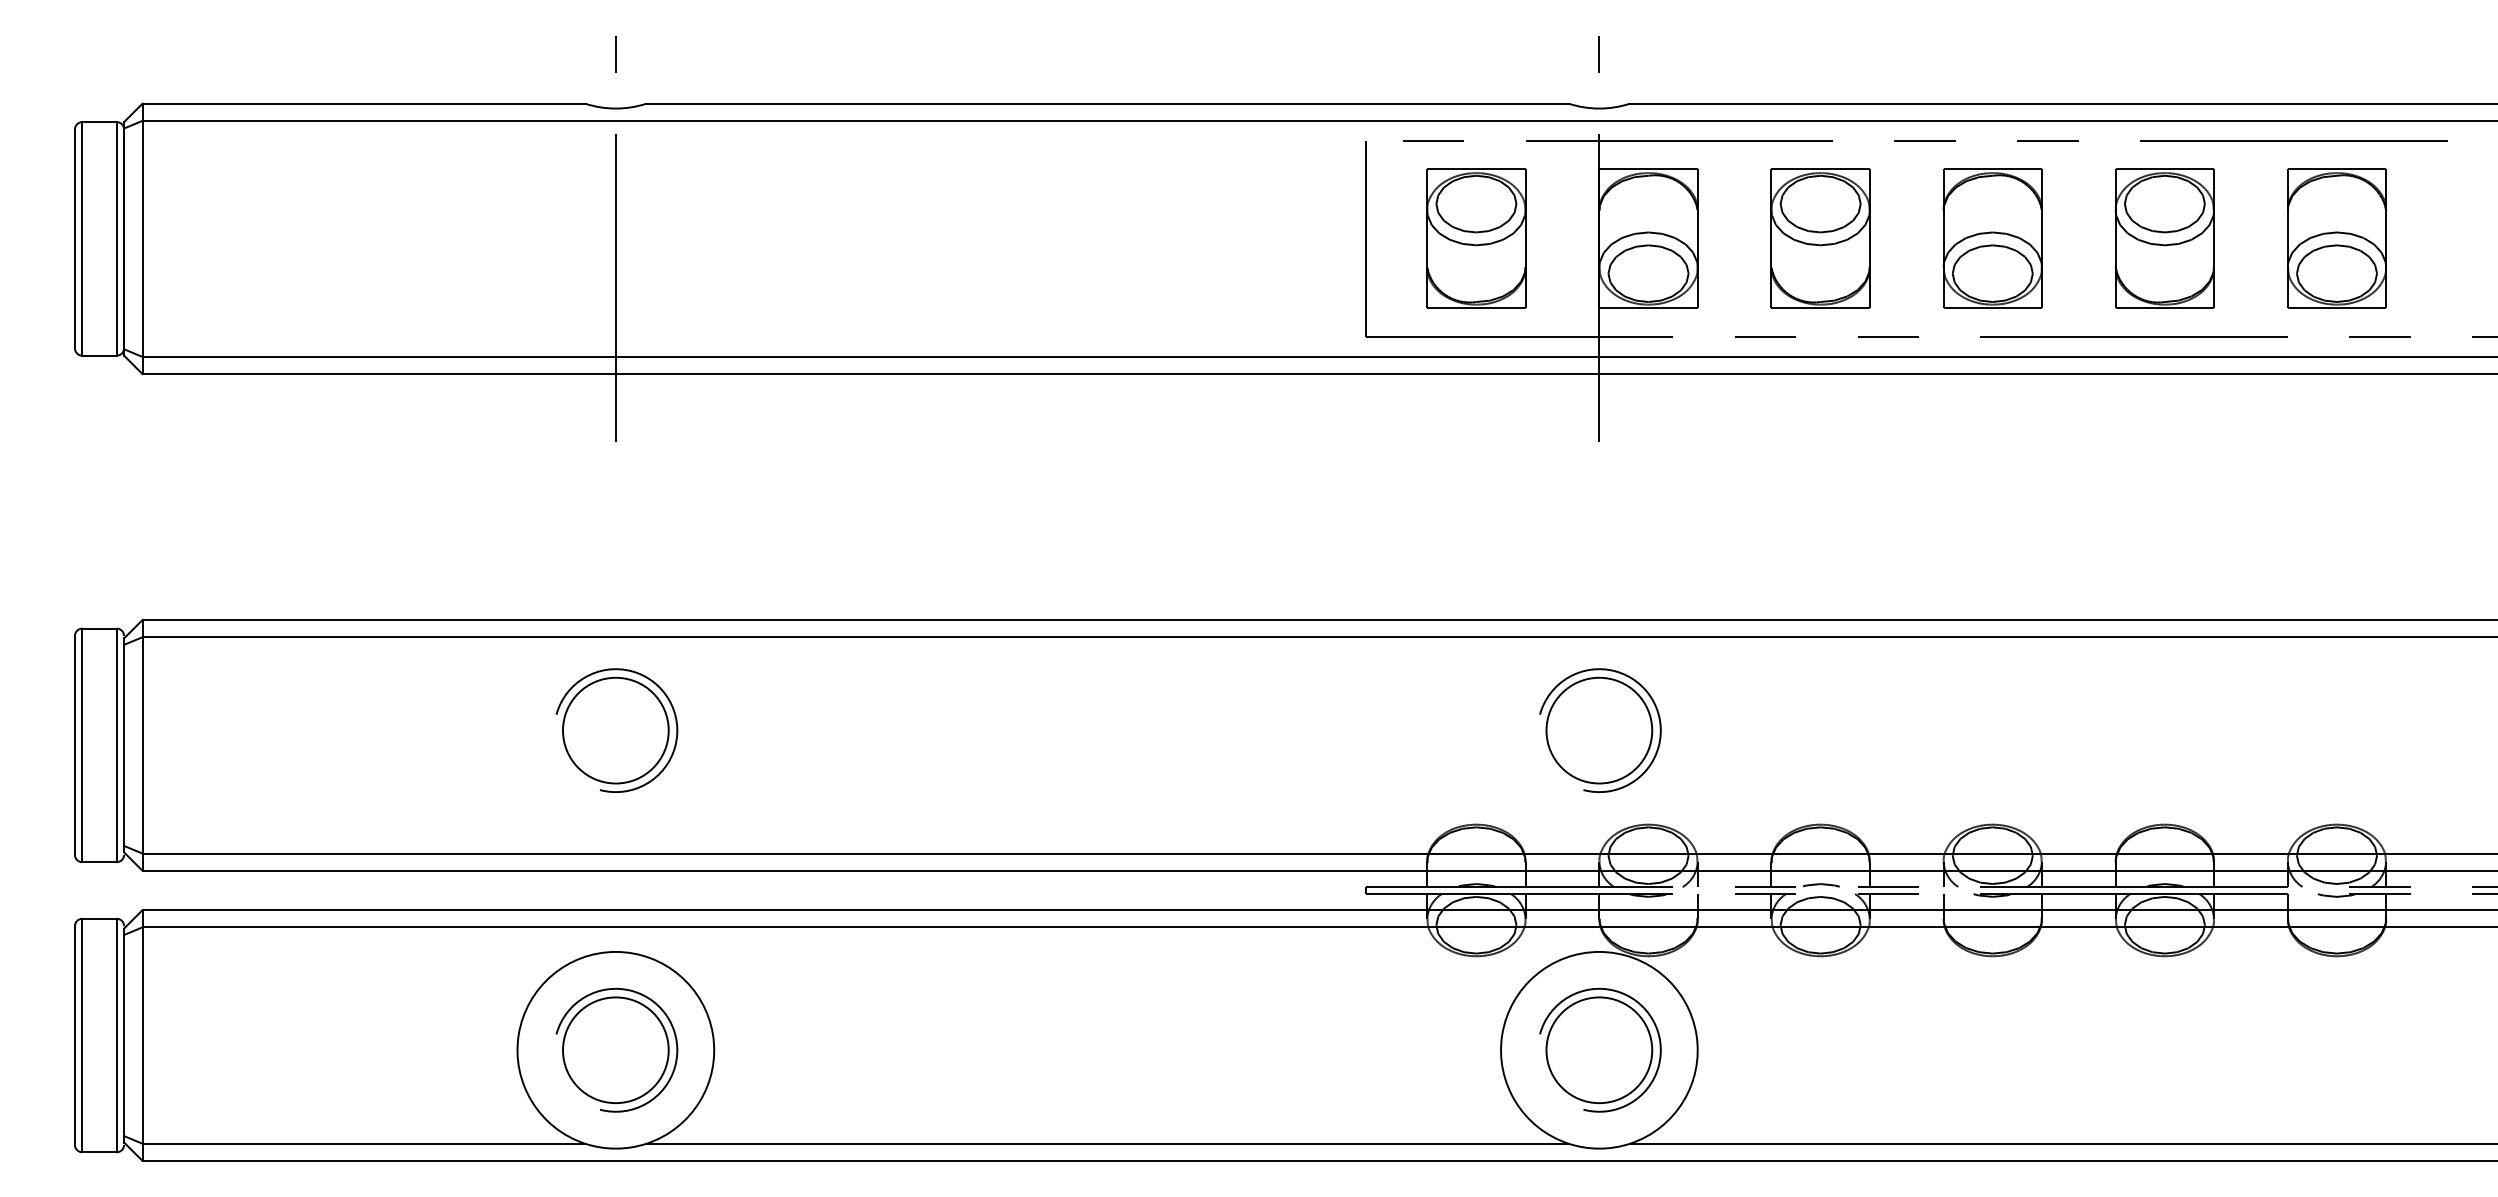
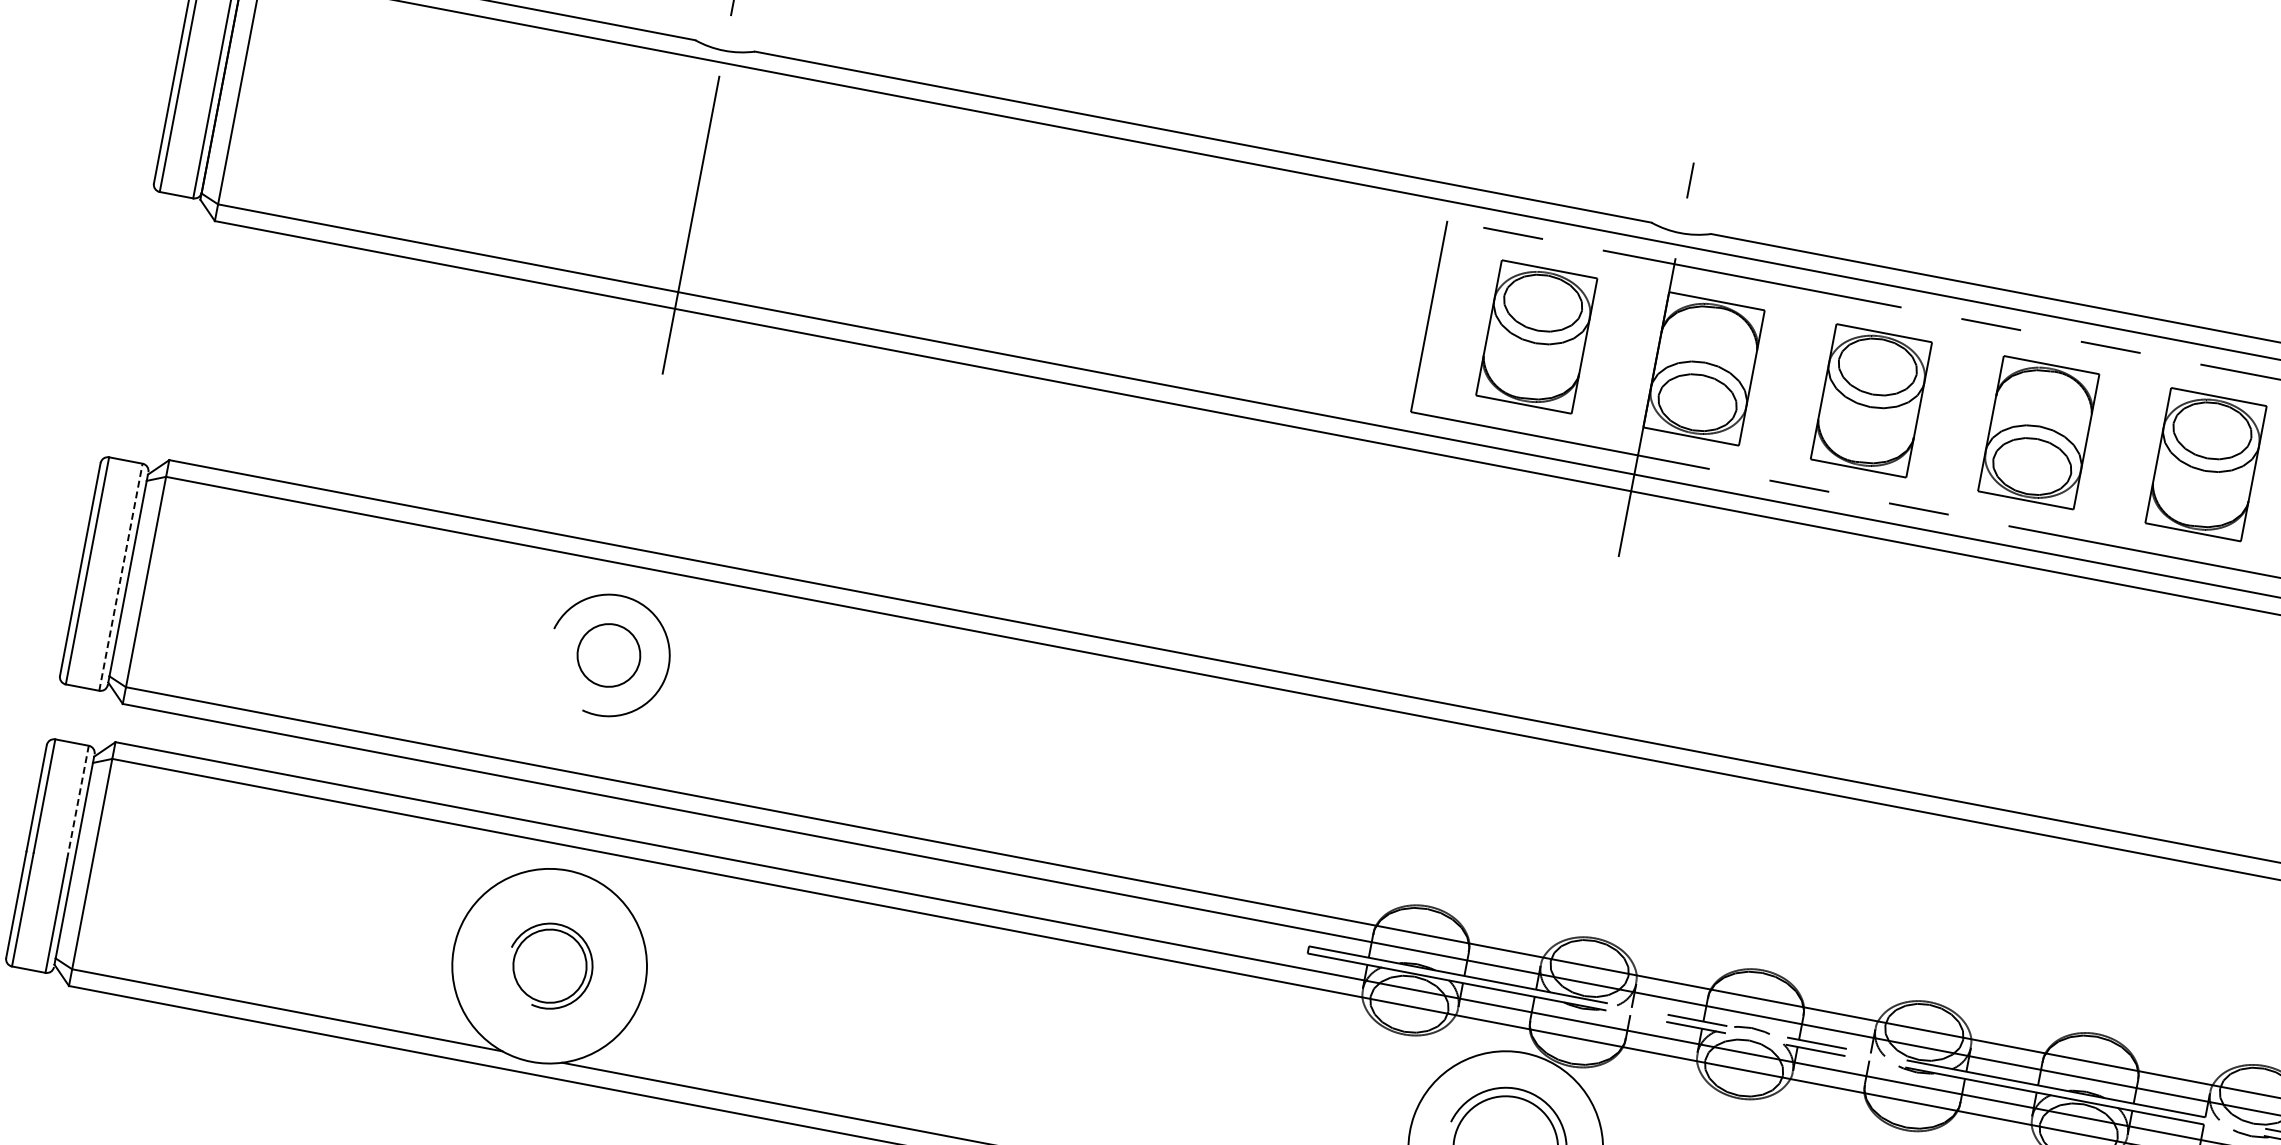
circle: (615, 730) -> (608, 655), size x0.6
part: (1600, 730) -> (1566, 837), removed
line: (116, 745) -> (120, 577), solid -> dashed
line: (116, 976) -> (77, 801), solid -> dashed
part: (616, 1049) -> (550, 965), size x0.7

